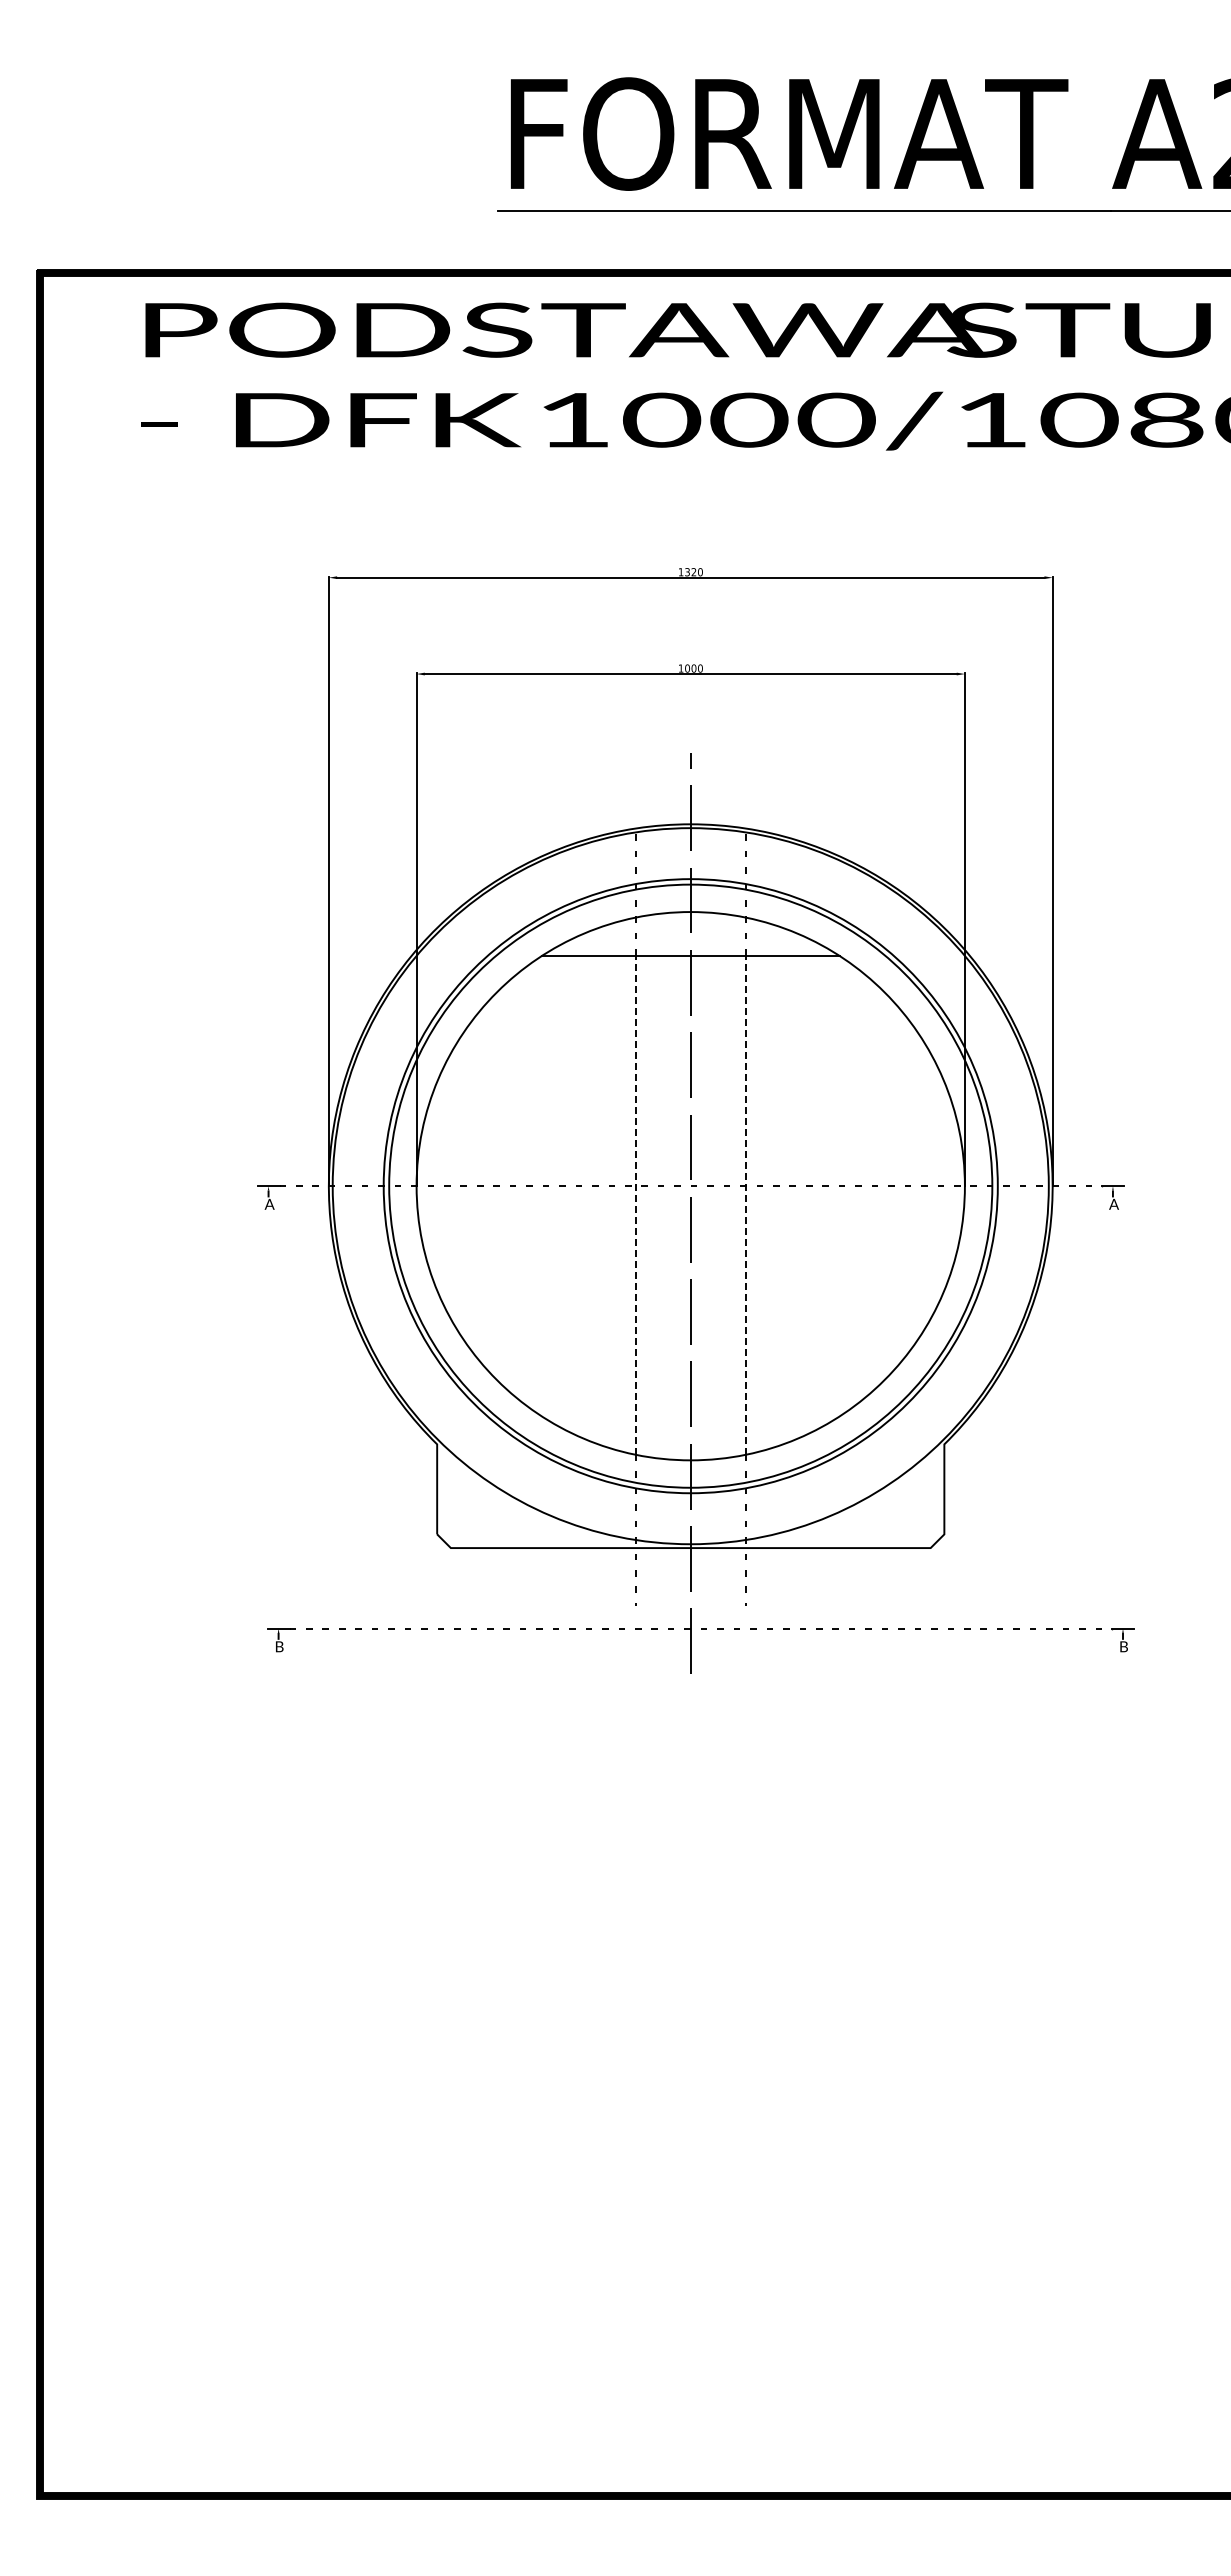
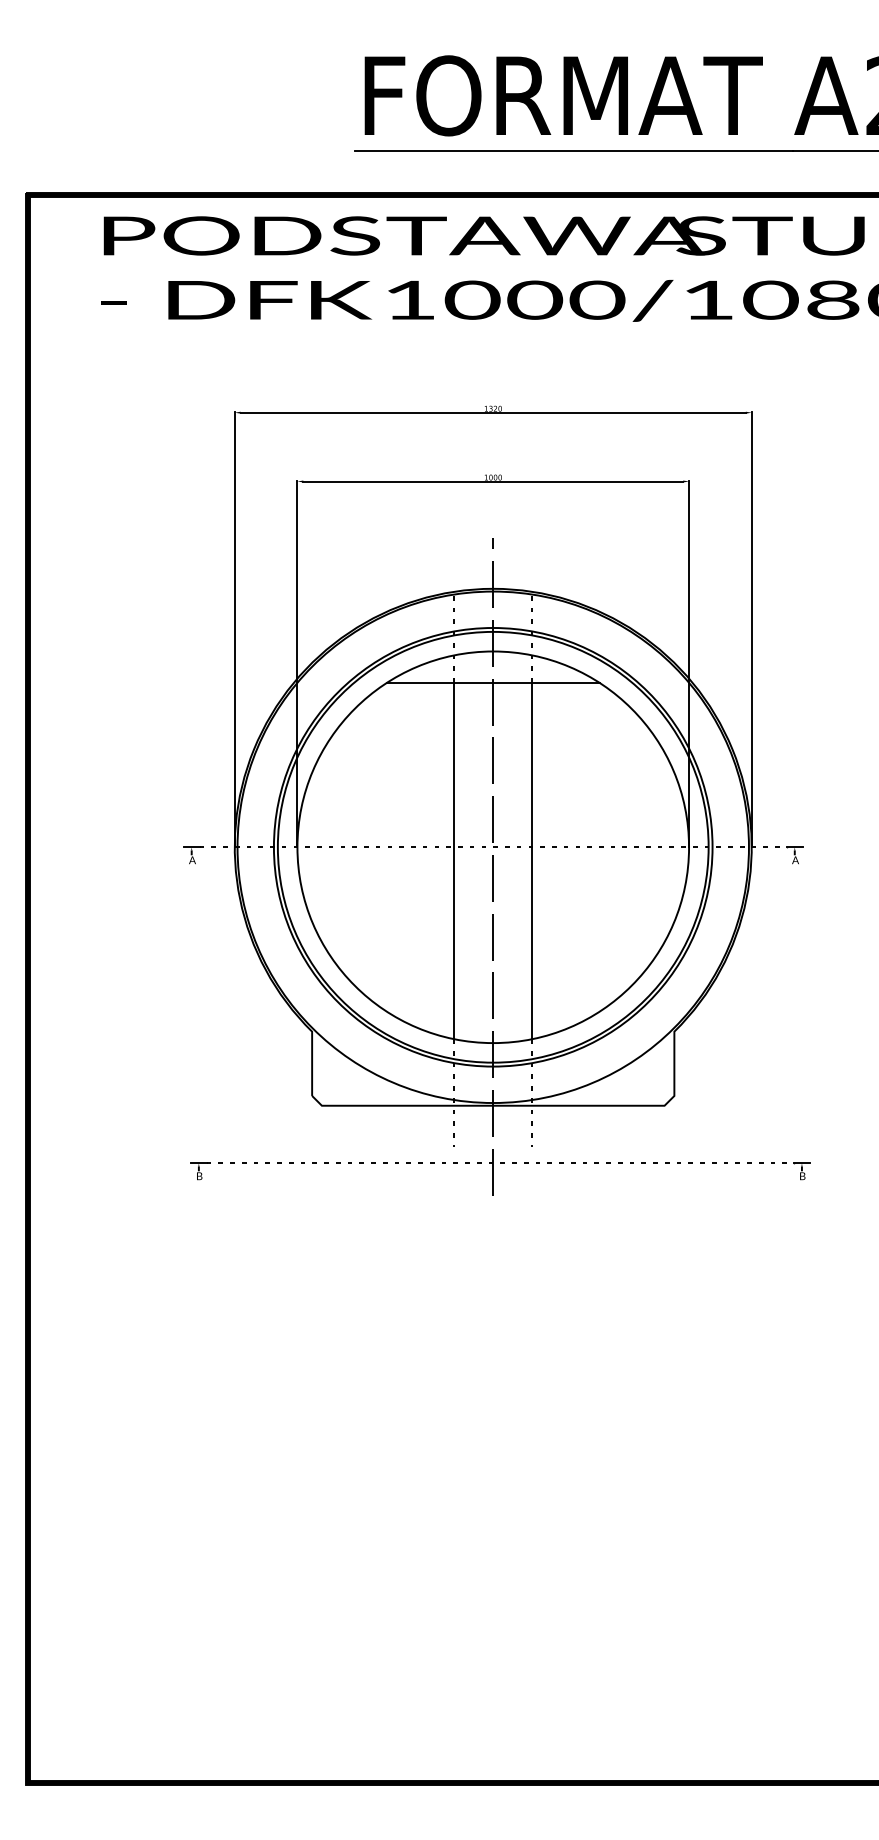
line: (635, 1204) -> (453, 860), dashed -> solid
line: (745, 1204) -> (532, 860), dashed -> solid

